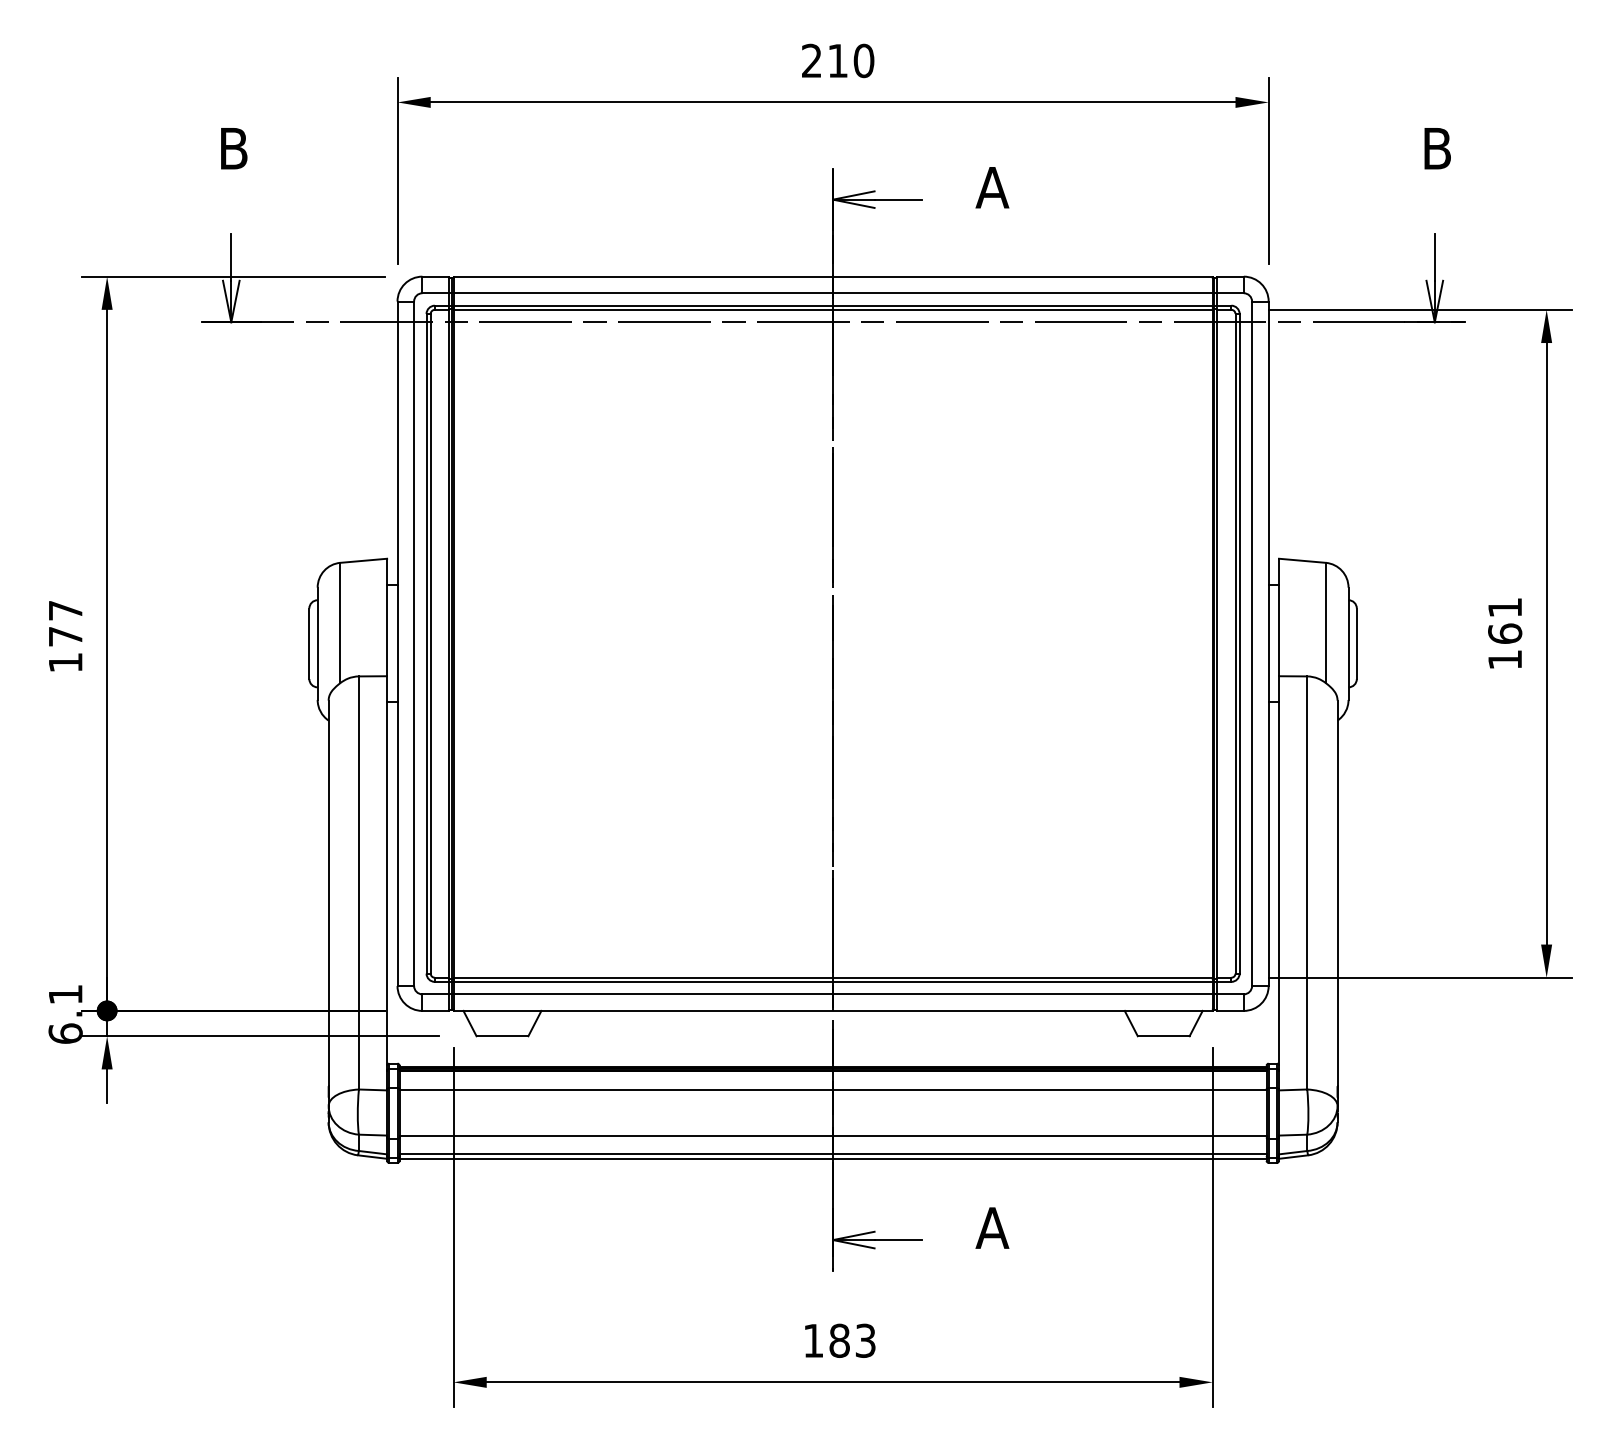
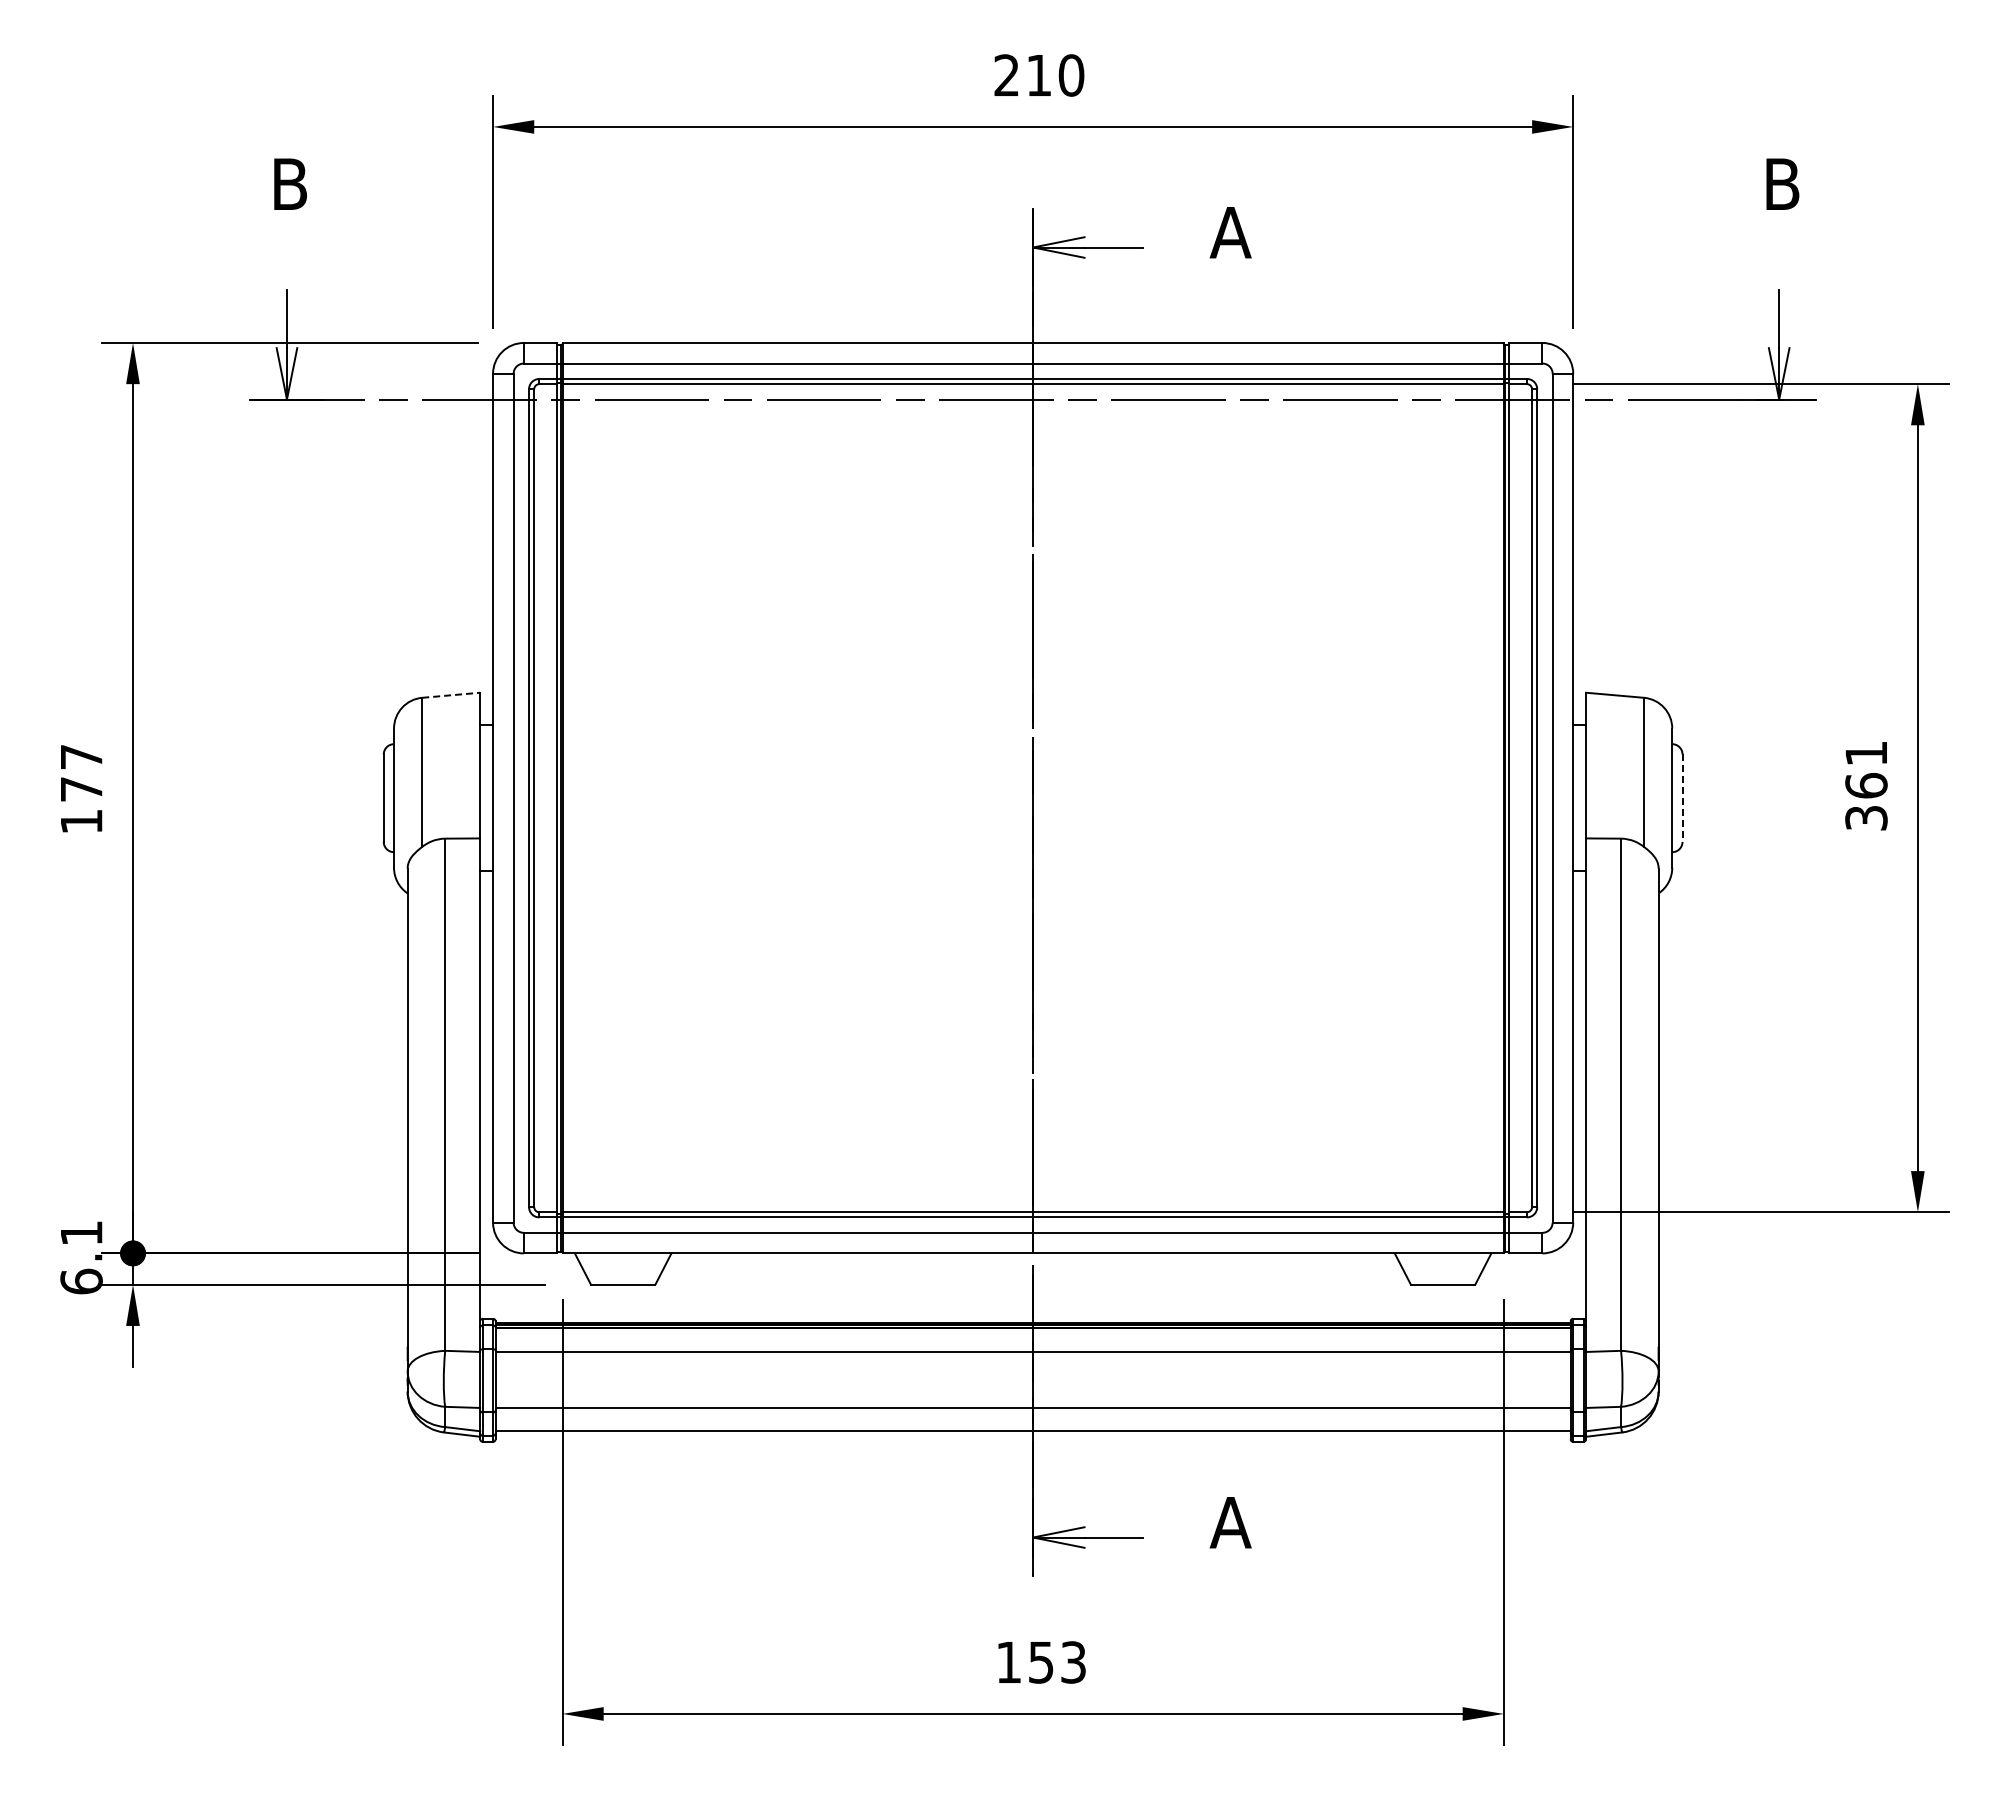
line: (364, 560) -> (451, 695), solid -> dashed
line: (1356, 644) -> (1682, 798), solid -> dashed
text: (1505, 660) -> (1866, 818), 161 -> 361
line: (832, 1158) -> (1032, 1436), removed
text: (839, 1340) -> (1041, 1662), 183 -> 153

